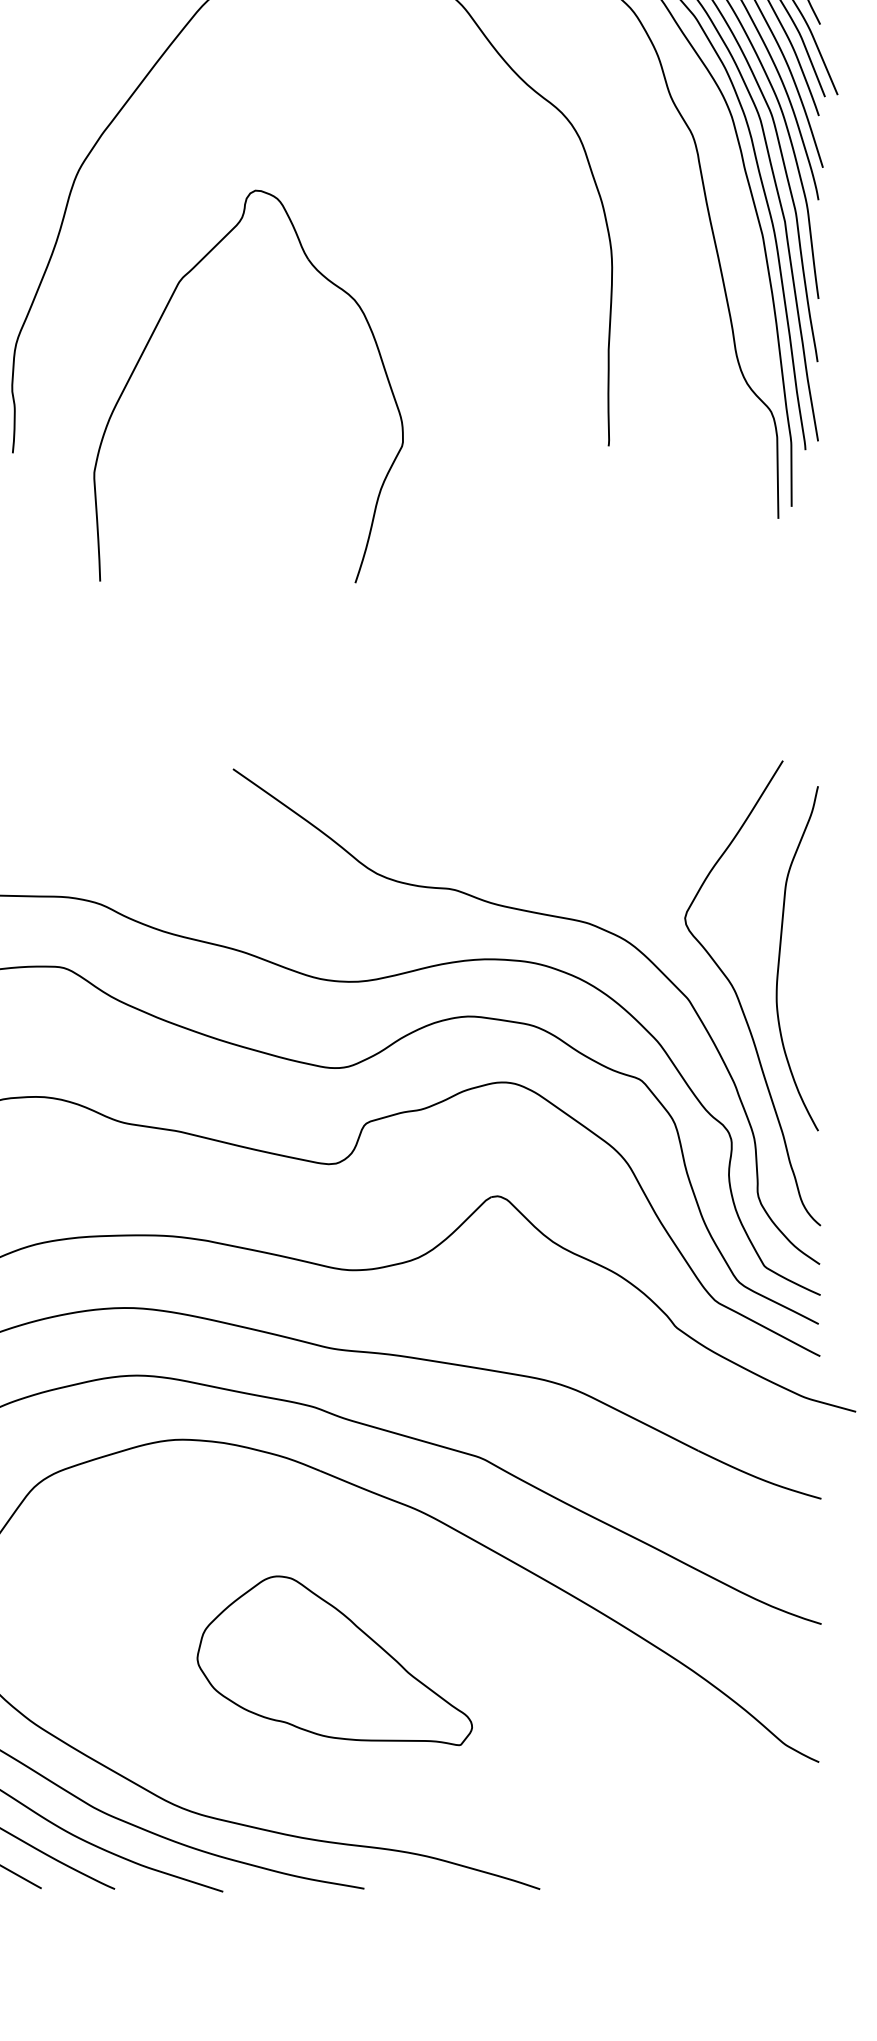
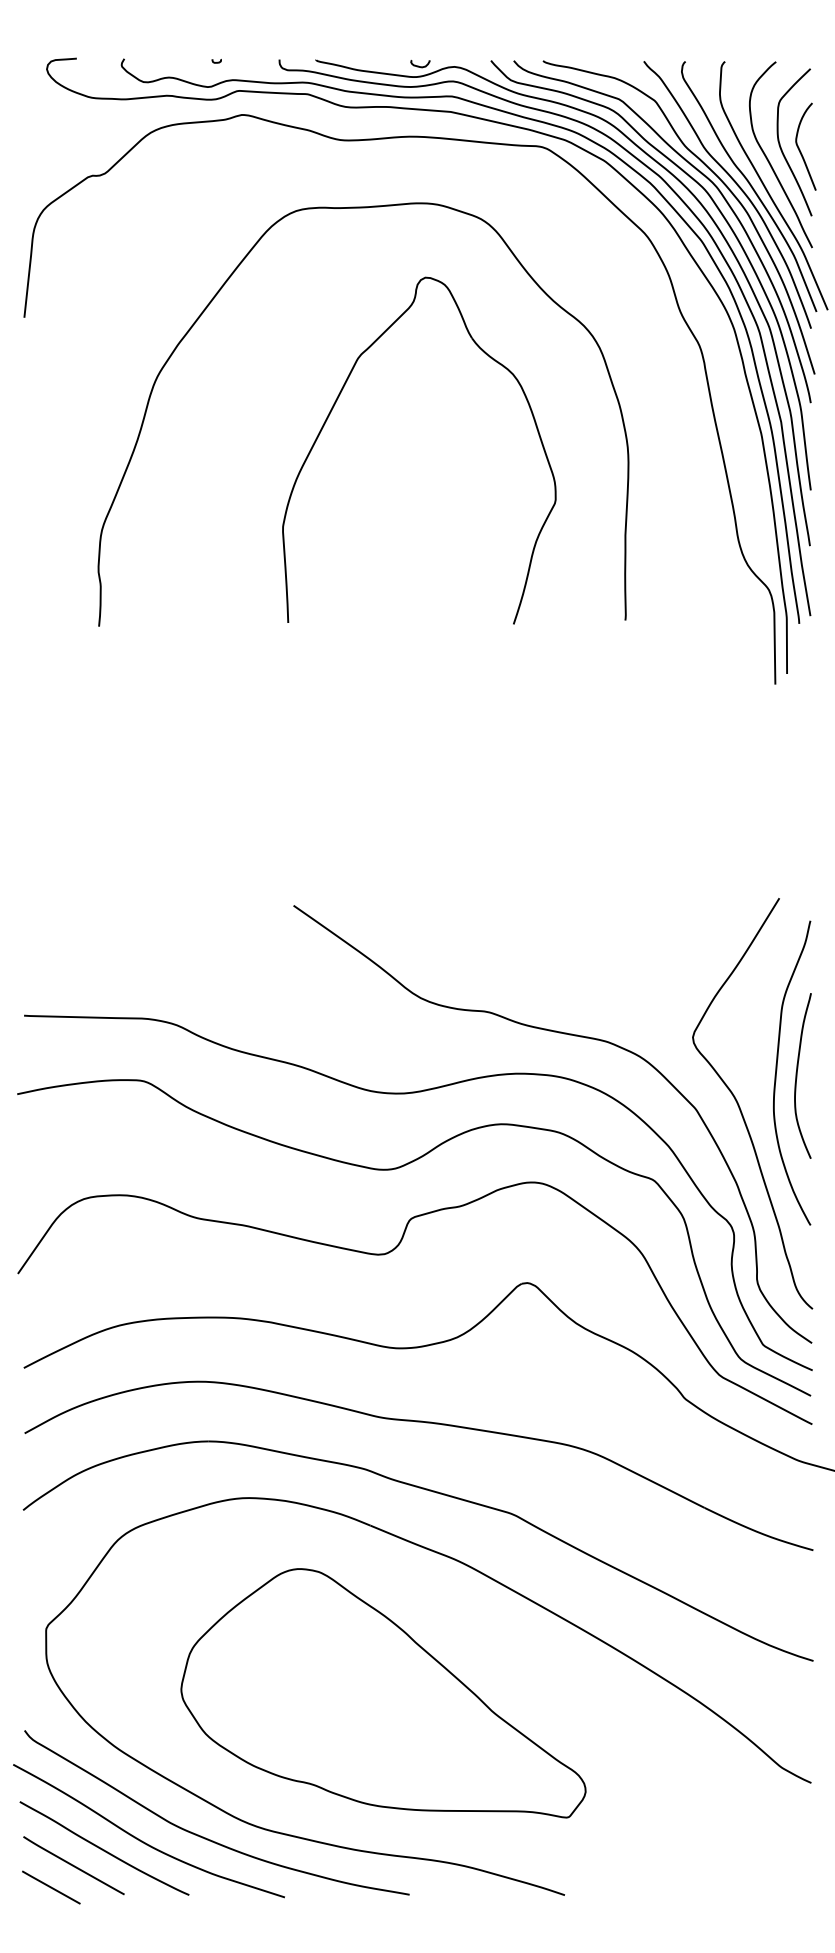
part: (151, 338) -> (333, 408), moved
curve: (803, 961) -> (797, 1075), added
part: (334, 1660) -> (383, 1693), size x1.67

